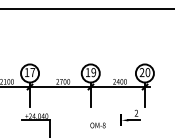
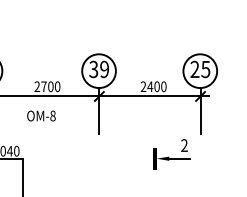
text: (87, 72) -> (92, 69), 19 -> 39
text: (147, 72) -> (205, 69), 20 -> 25
text: (97, 125) -> (40, 116), moved

